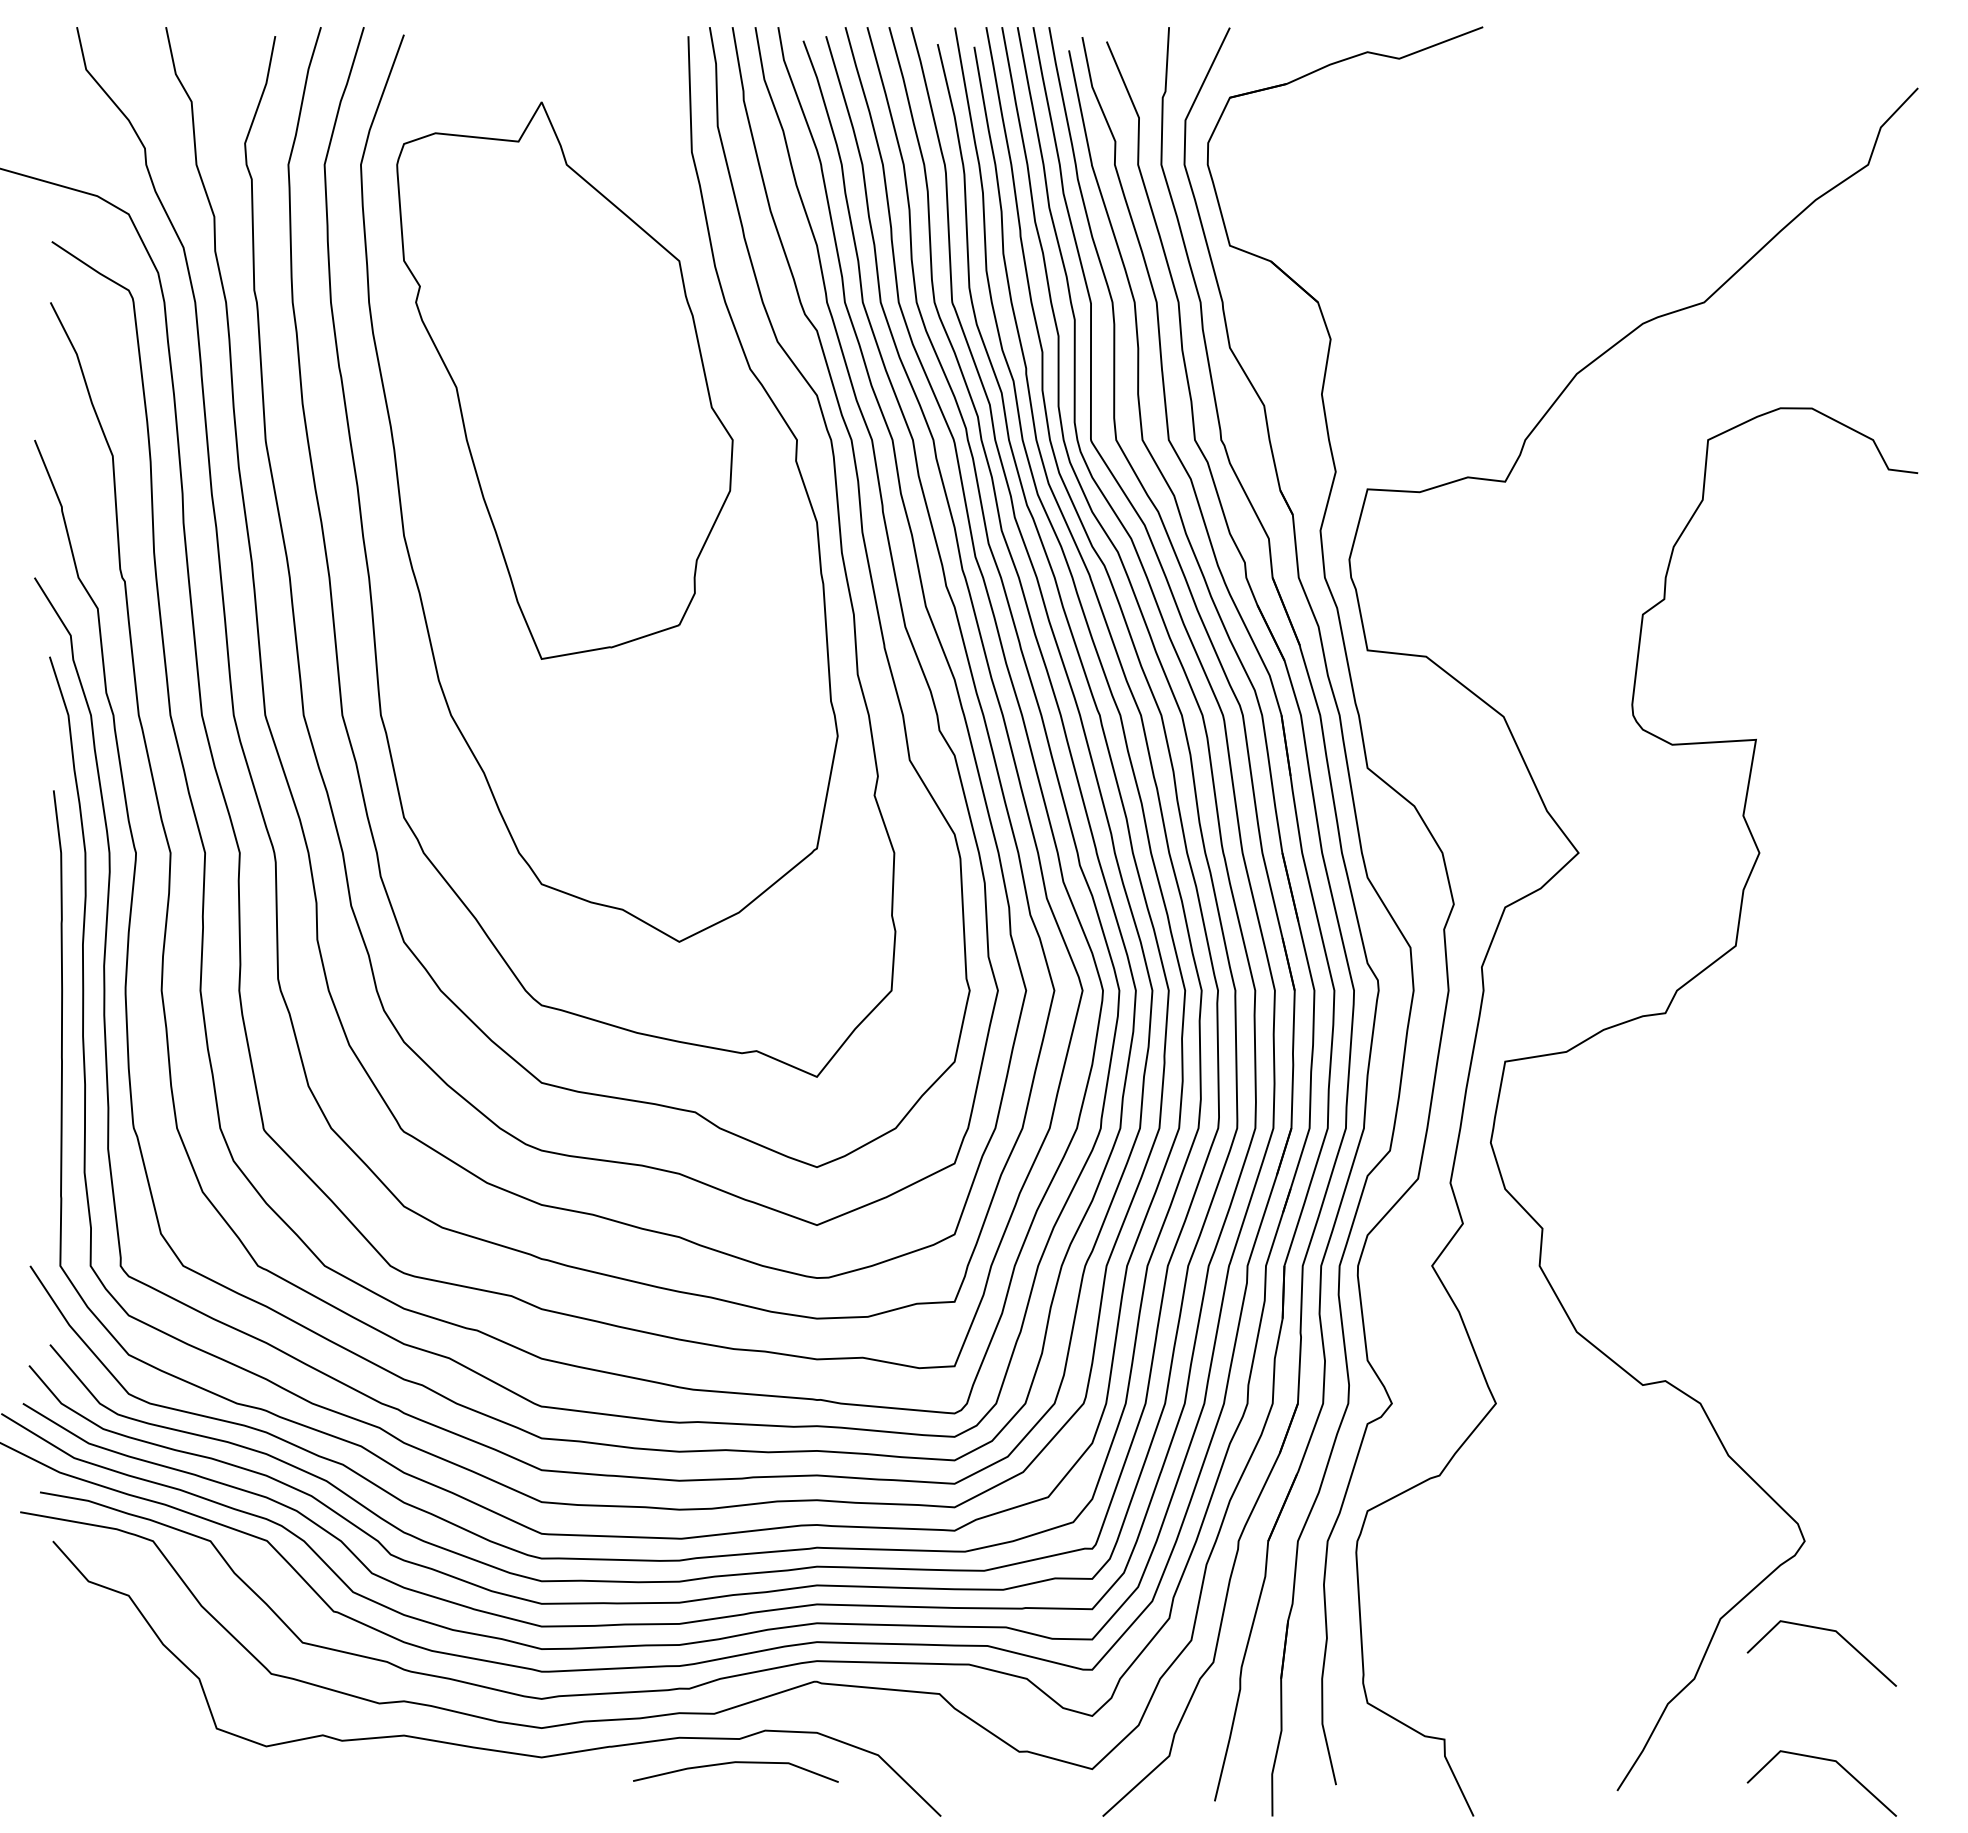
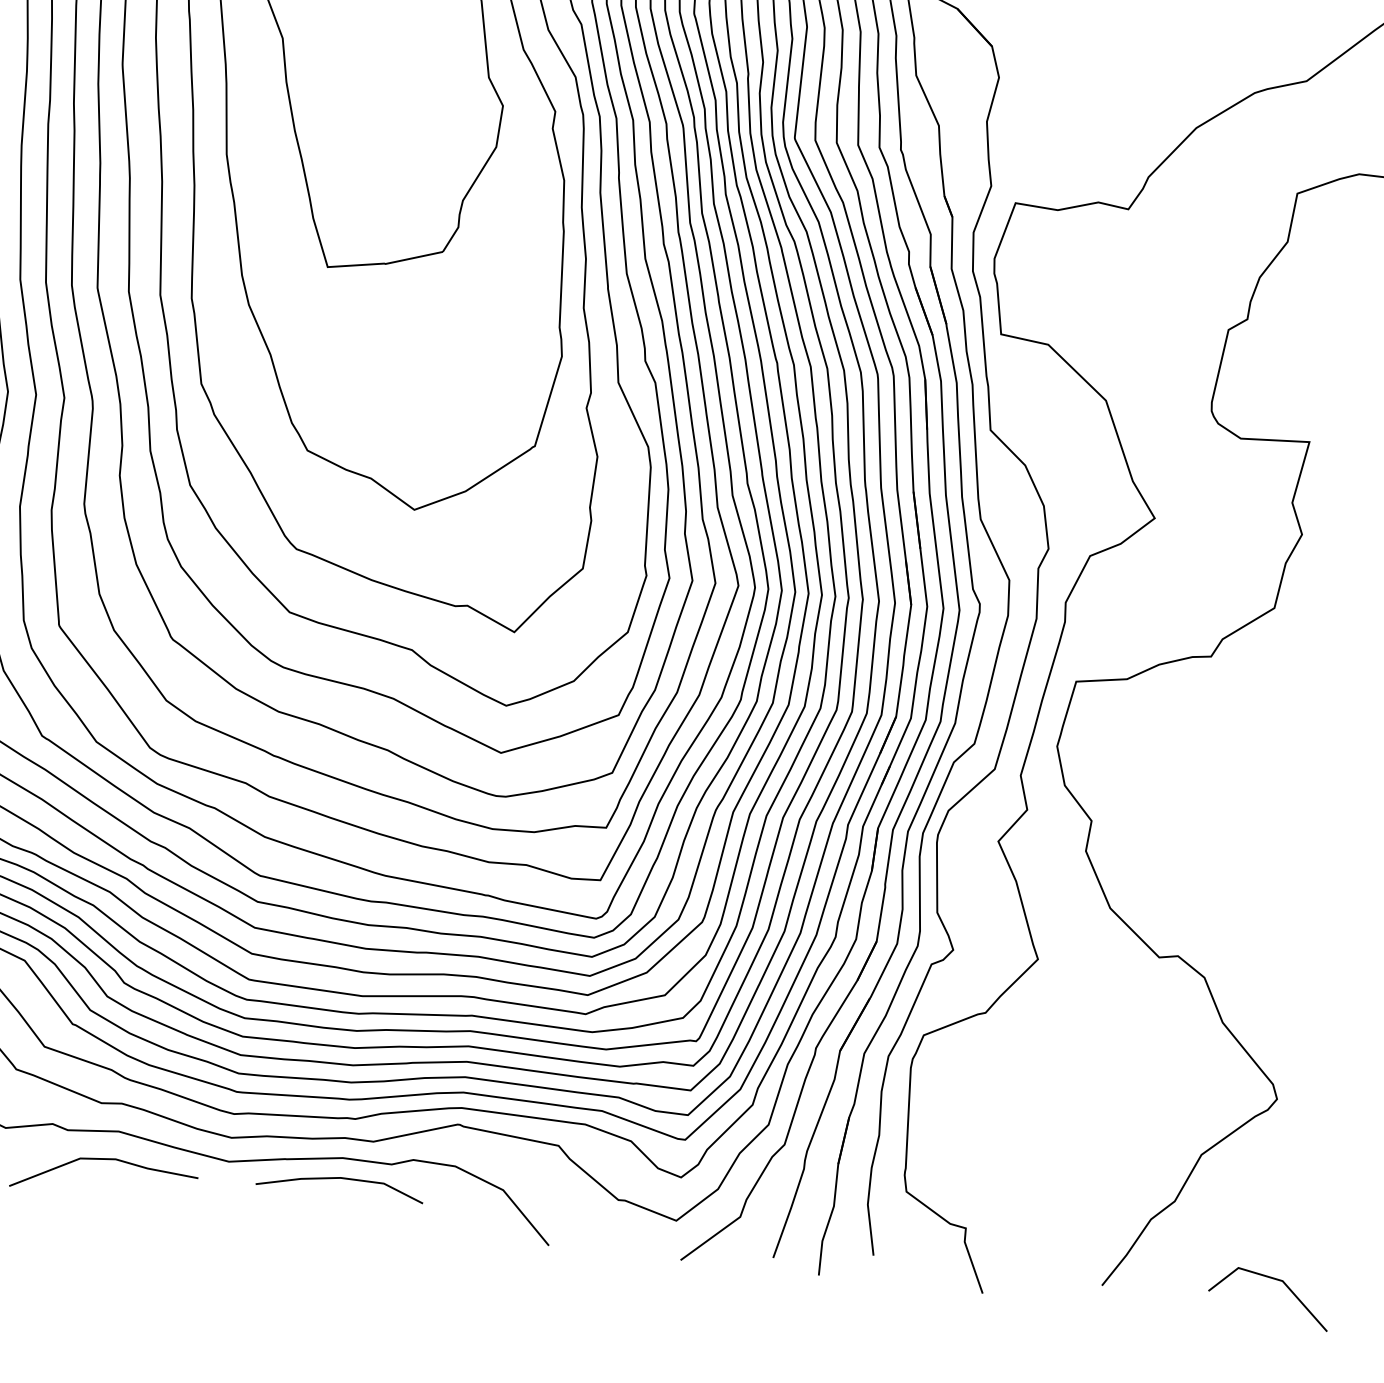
line: (1825, 1630) -> (1285, 1173), removed
line: (735, 1763) -> (340, 1179), moved
line: (386, 1772) -> (101, 1160), added

